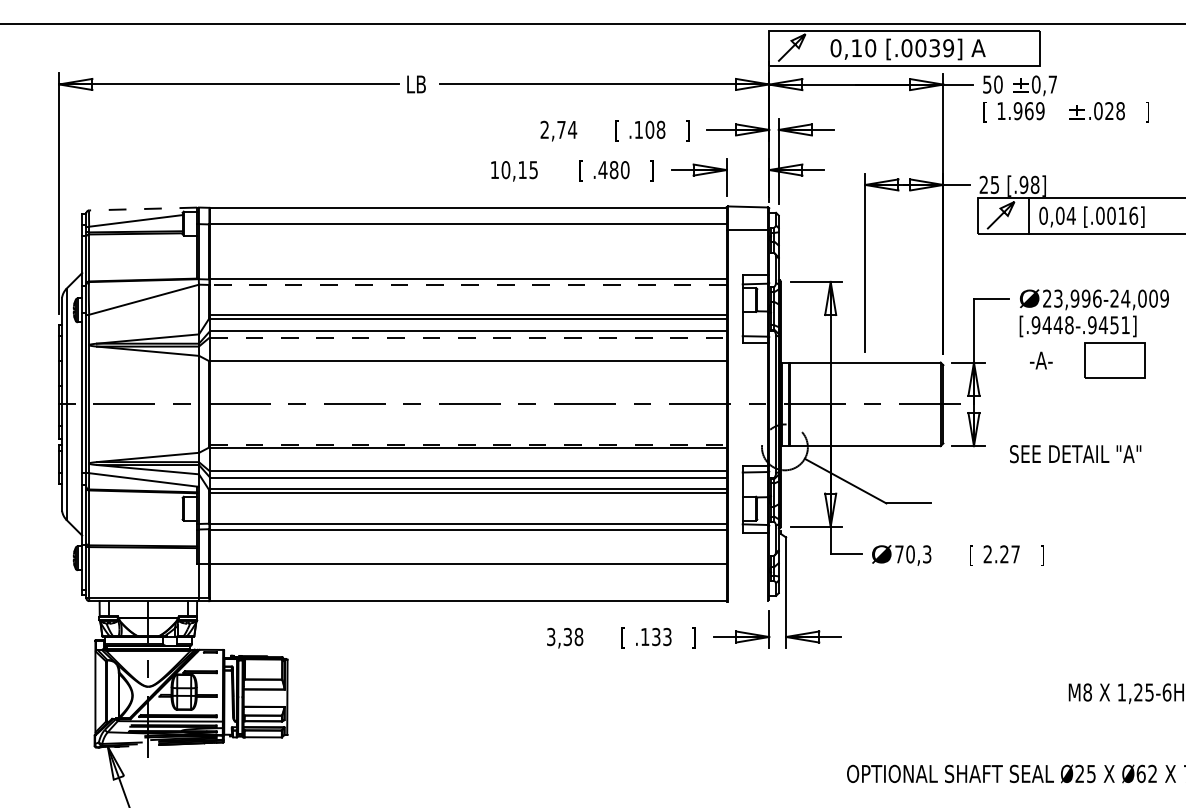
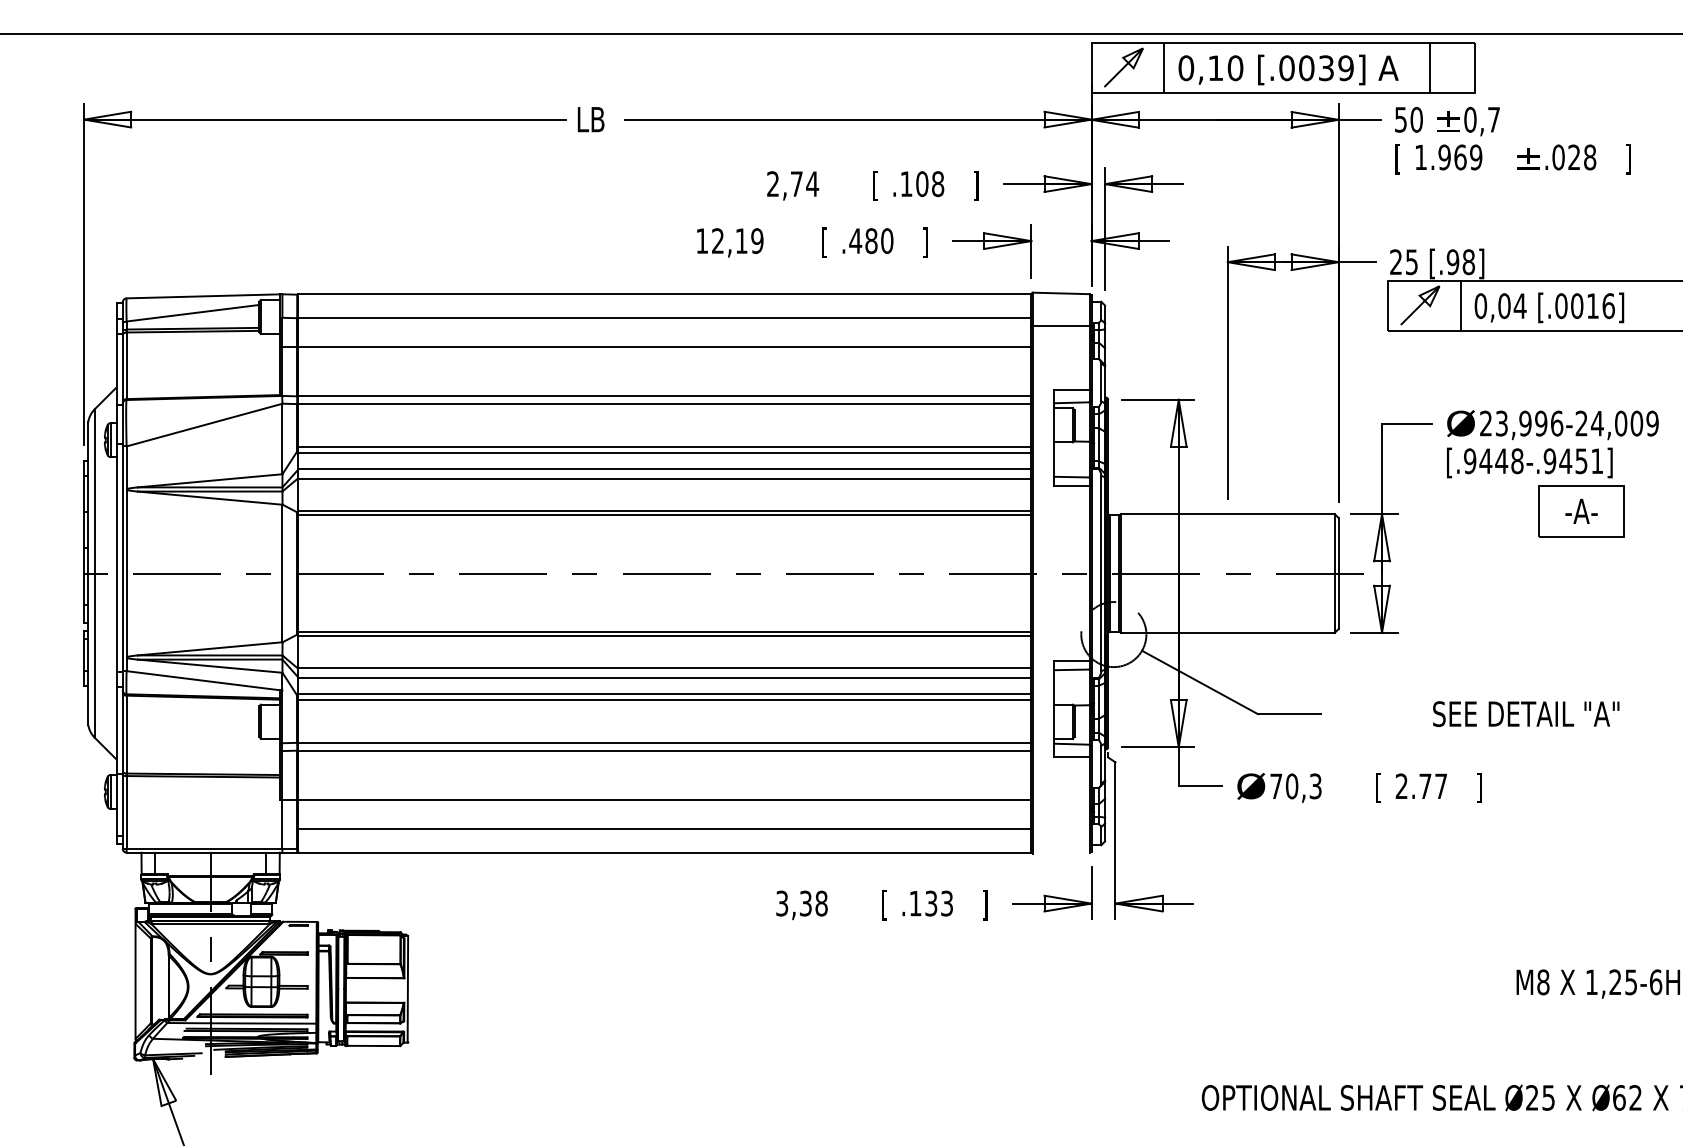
line: (819, 48) -> (1163, 68), added
line: (1008, 48) -> (1430, 68), added
text: (519, 169) -> (737, 240), 10,15 -> 12,19
line: (143, 209) -> (203, 296), dashed -> solid
line: (461, 245) -> (655, 347), added
line: (468, 284) -> (664, 403), dashed -> solid
line: (468, 337) -> (665, 478), dashed -> solid
text: (1041, 360) -> (1581, 511), moved
line: (468, 363) -> (664, 515), added
line: (468, 445) -> (665, 631), dashed -> solid
text: (1075, 454) -> (1526, 714), moved
text: (1004, 553) -> (1425, 785), 2.27 -> 2.77
line: (468, 584) -> (664, 829), added

